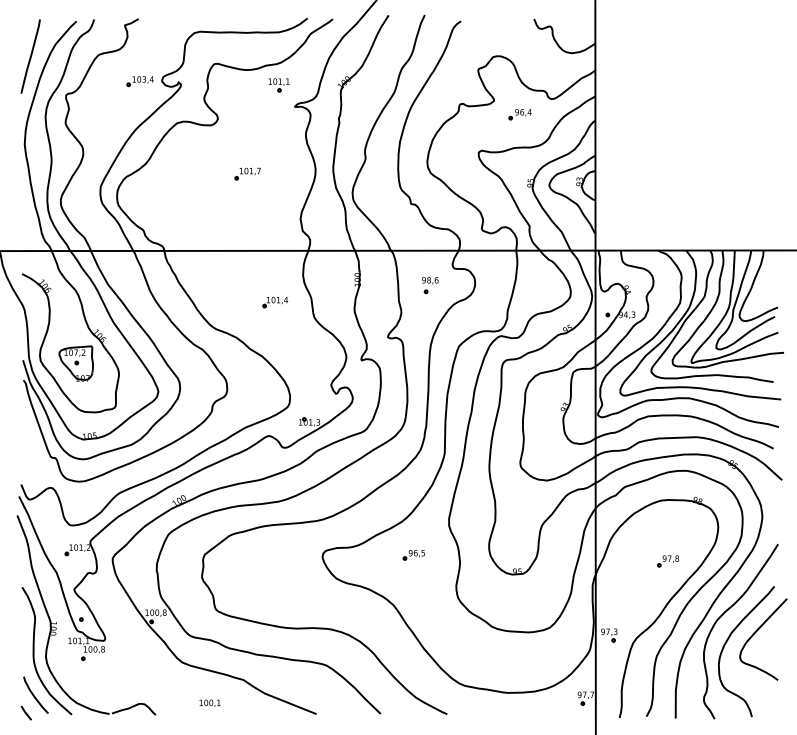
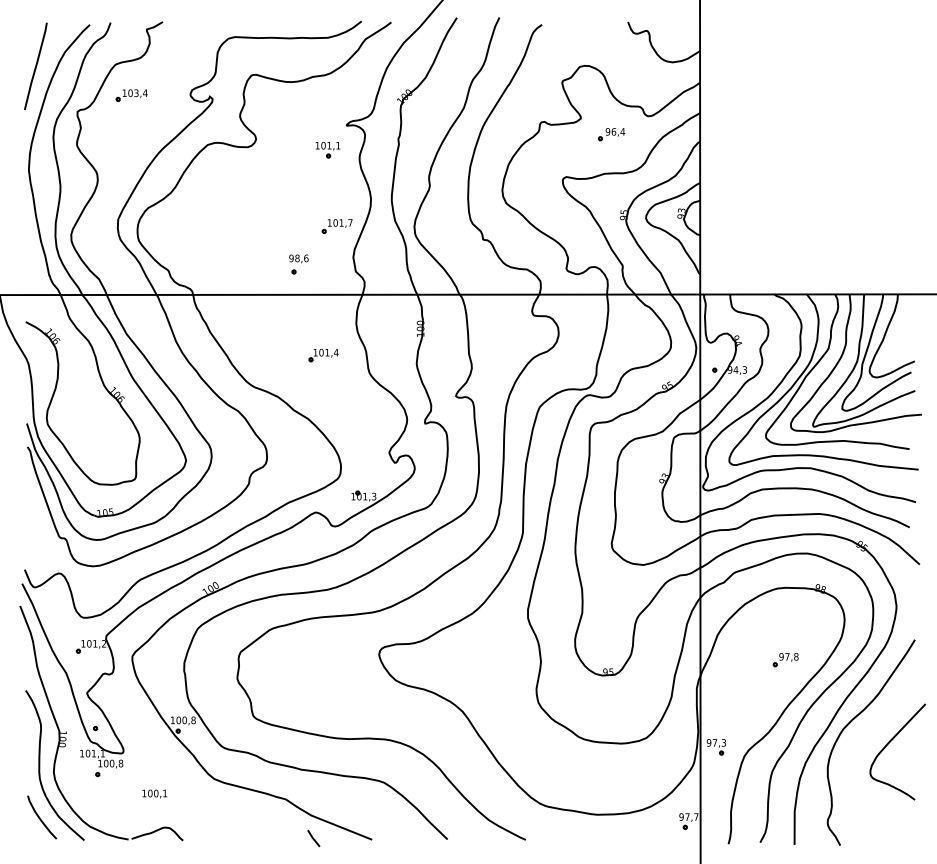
part: (140, 81) -> (131, 95), moved
part: (278, 84) -> (327, 149), moved
part: (247, 174) -> (336, 226), moved
part: (429, 285) -> (298, 264), moved
part: (76, 363) -> (89, 427), removed
part: (413, 554) -> (486, 652), removed
curve: (729, 639) -> (857, 751), removed
text: (209, 702) -> (154, 793), moved
line: (26, 713) -> (313, 838), moved

